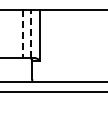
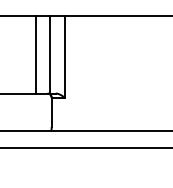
line: (31, 33) -> (50, 53), dashed -> solid
line: (22, 34) -> (35, 55), dashed -> solid

